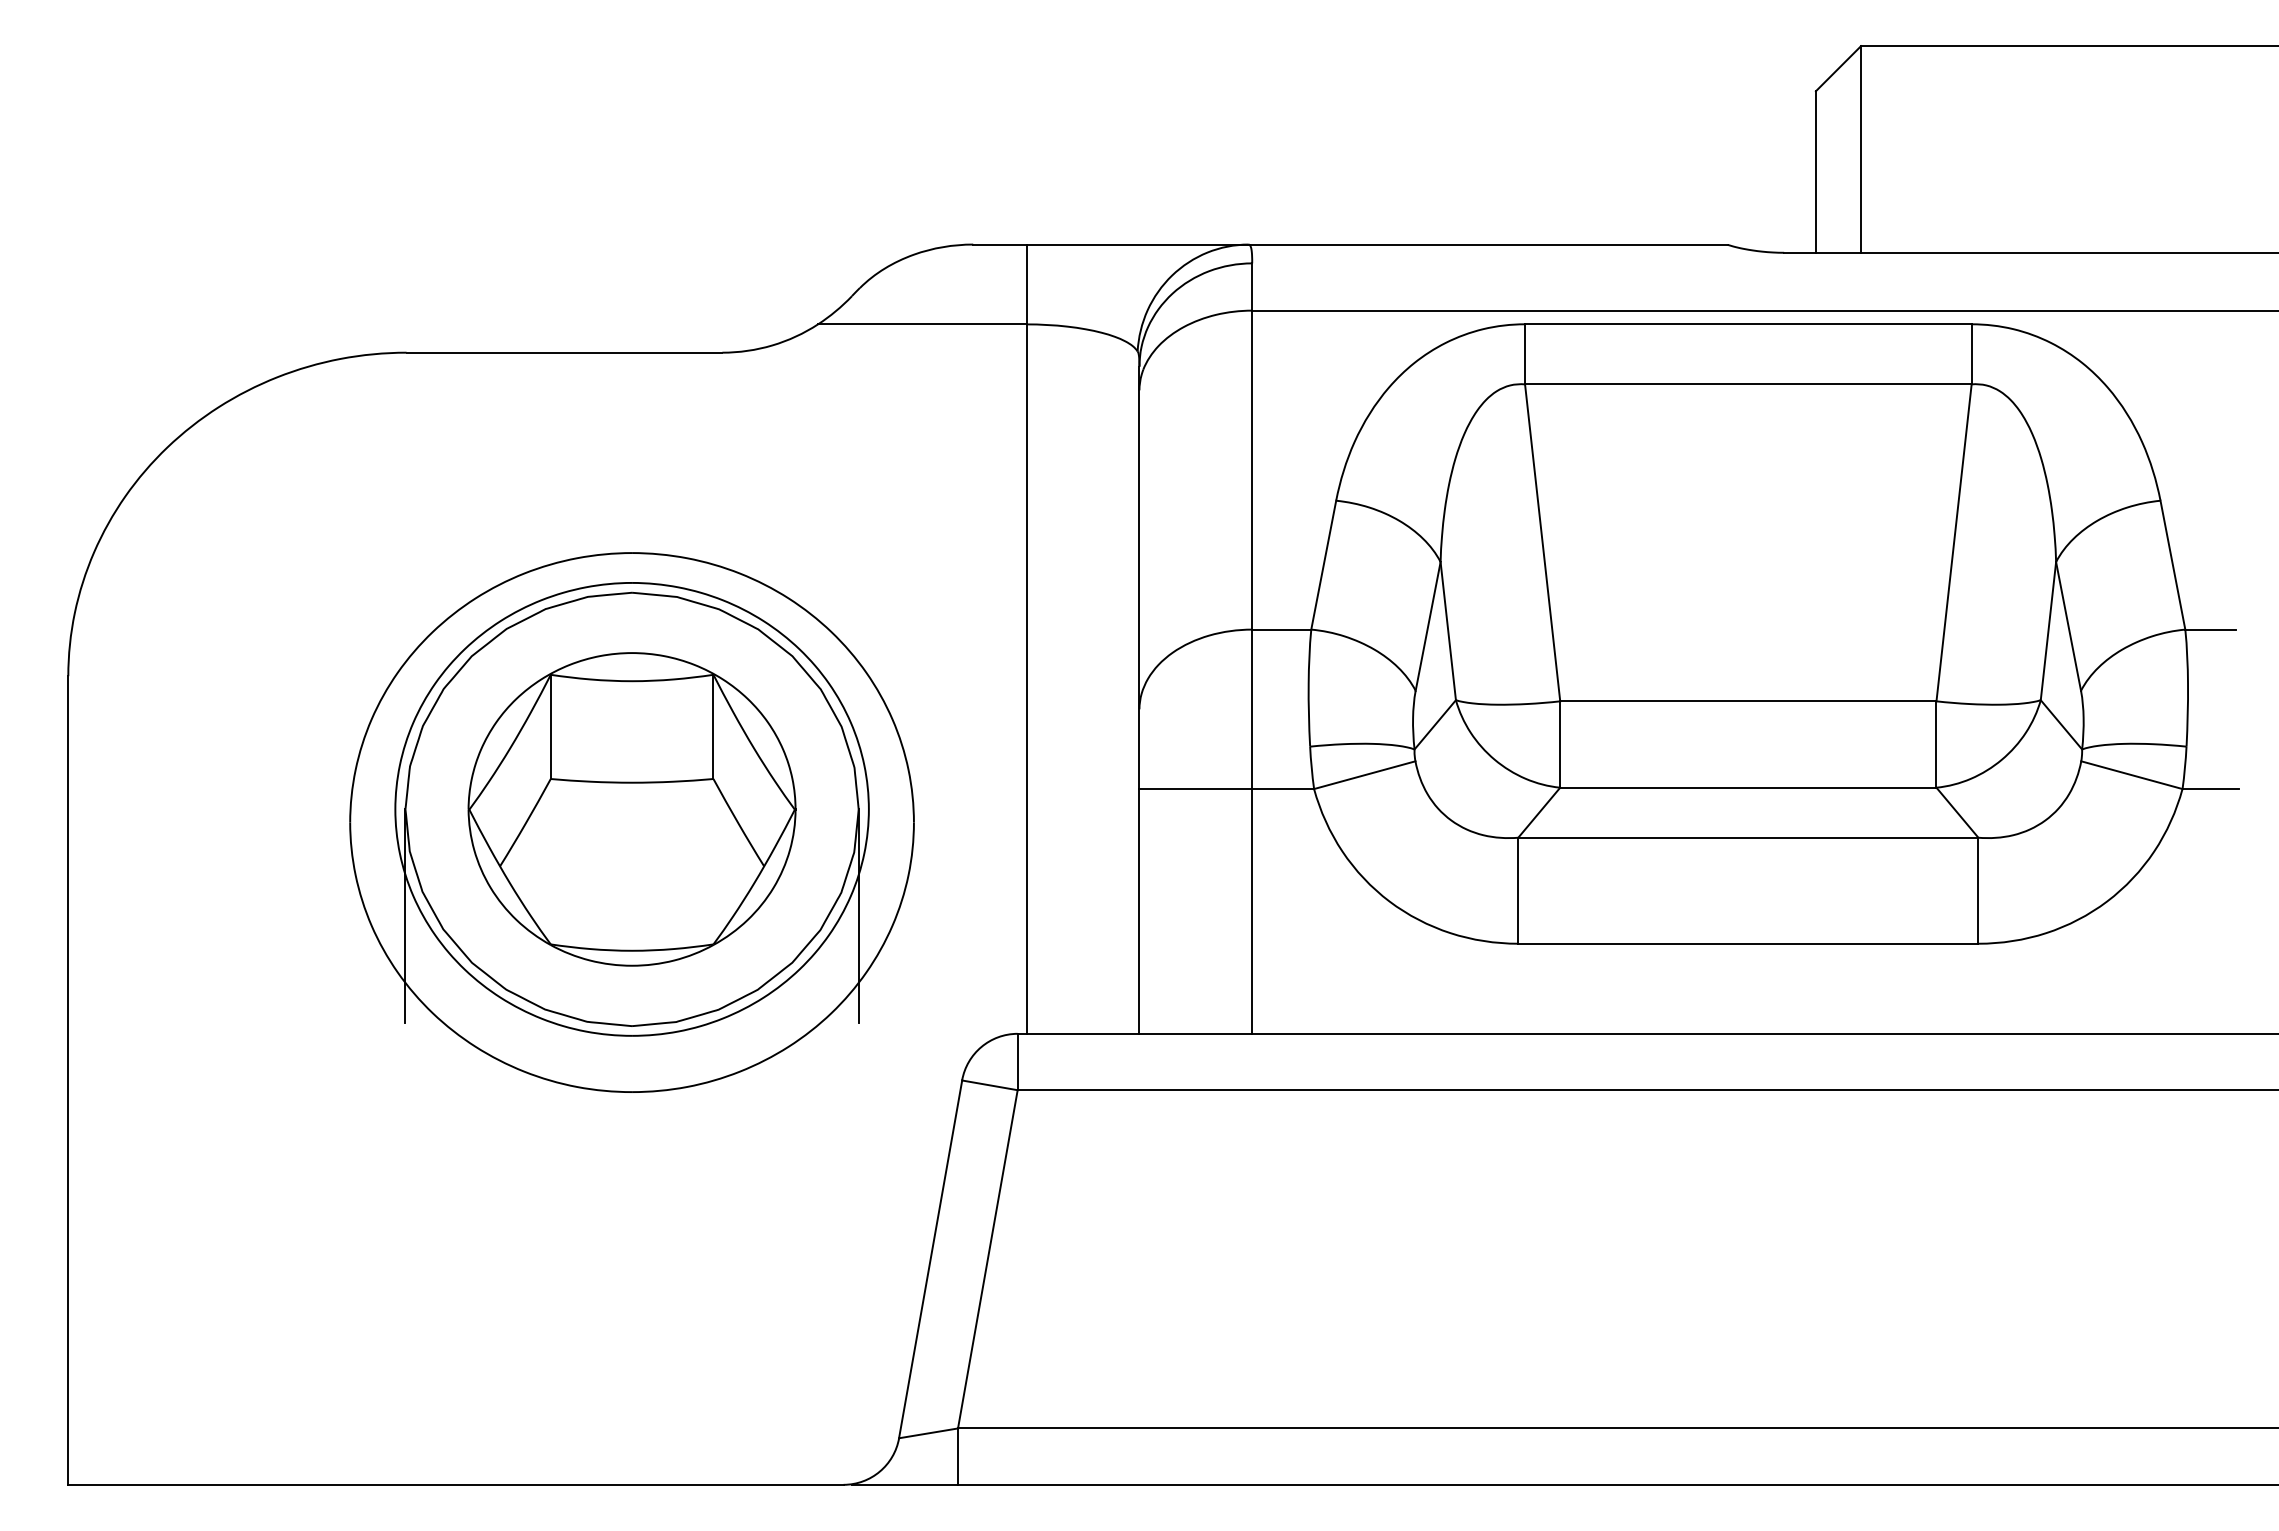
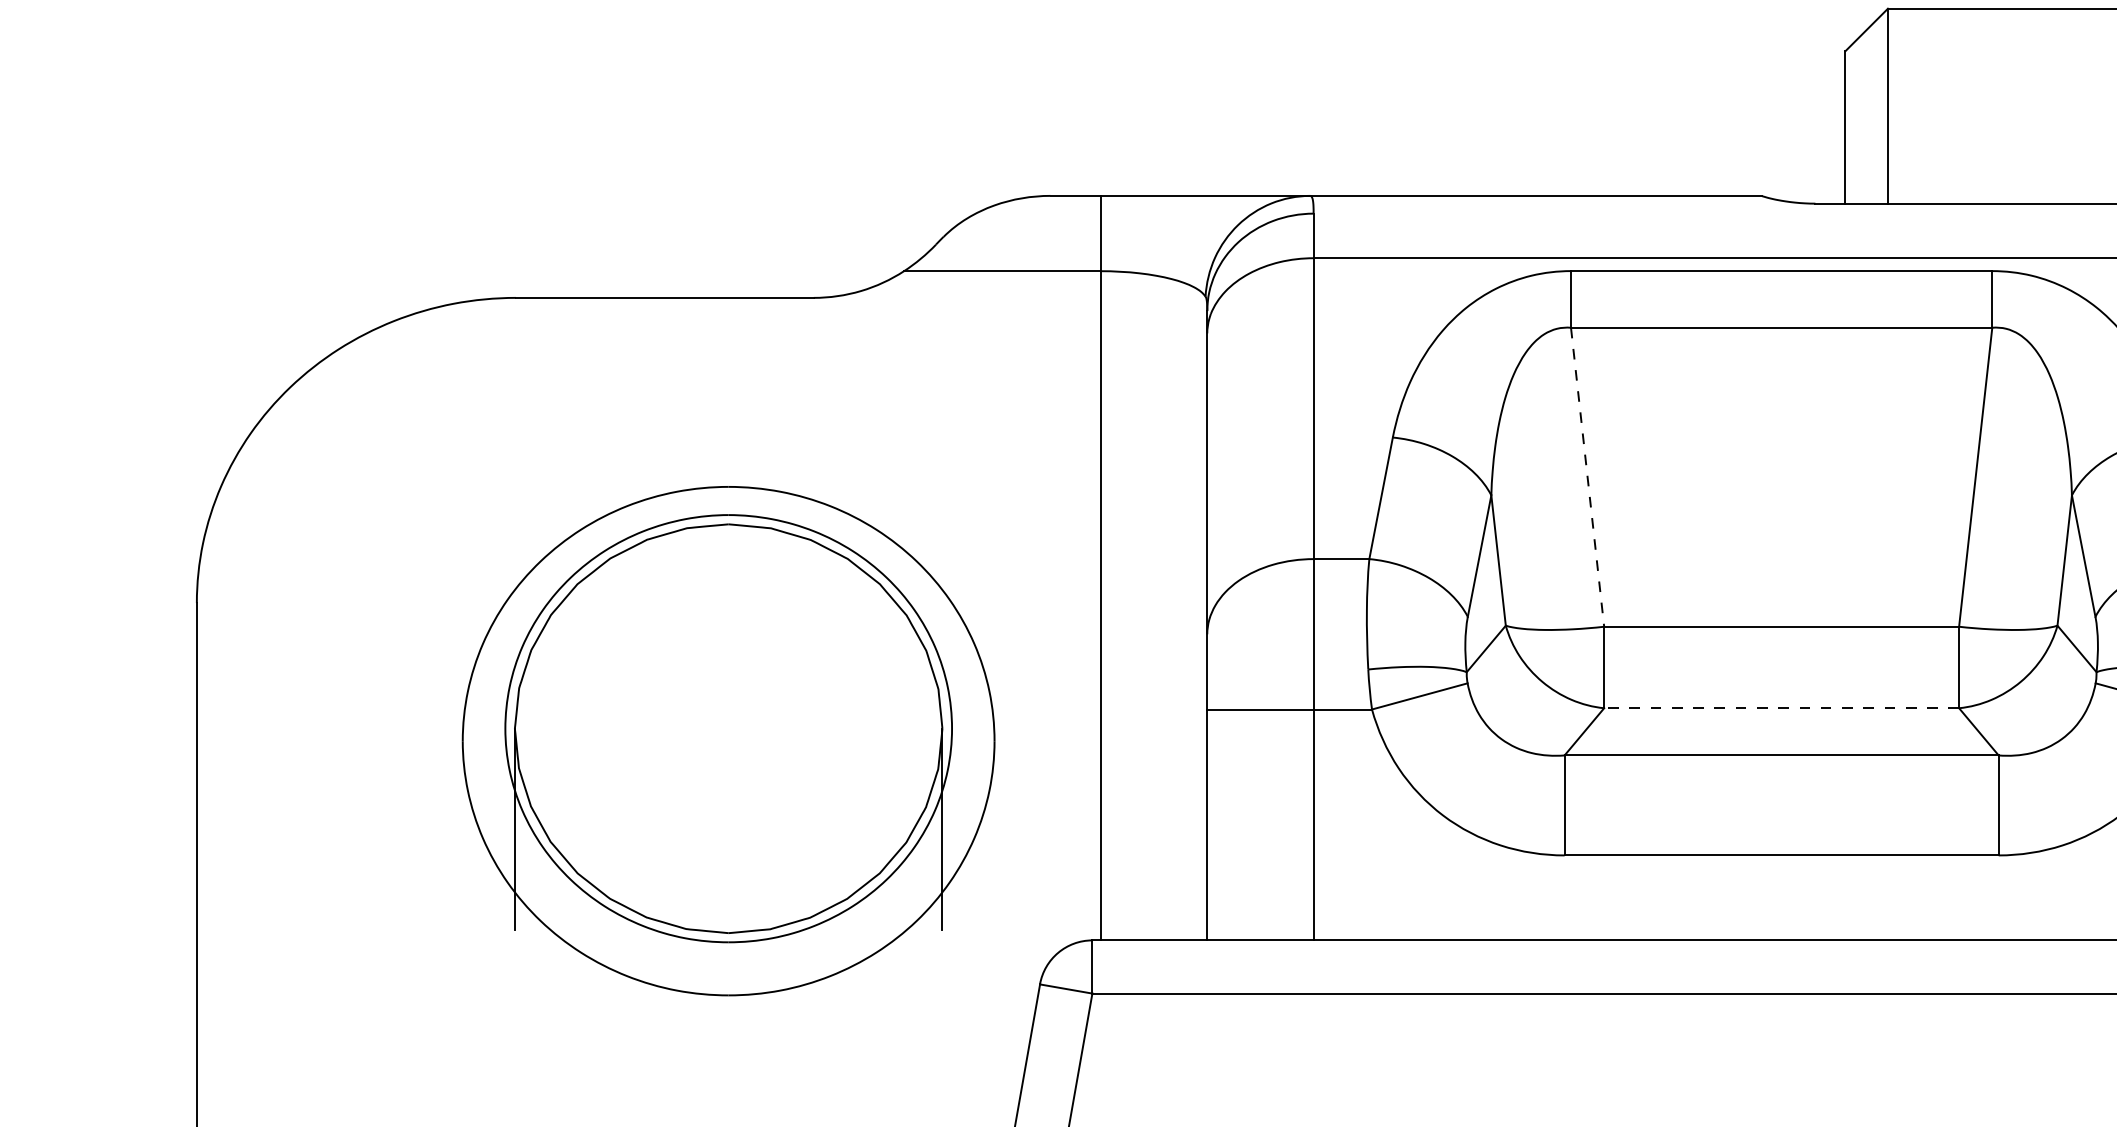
line: (1542, 543) -> (1587, 477), solid -> dashed
line: (1747, 787) -> (1780, 708), solid -> dashed
part: (631, 809) -> (728, 728), removed

